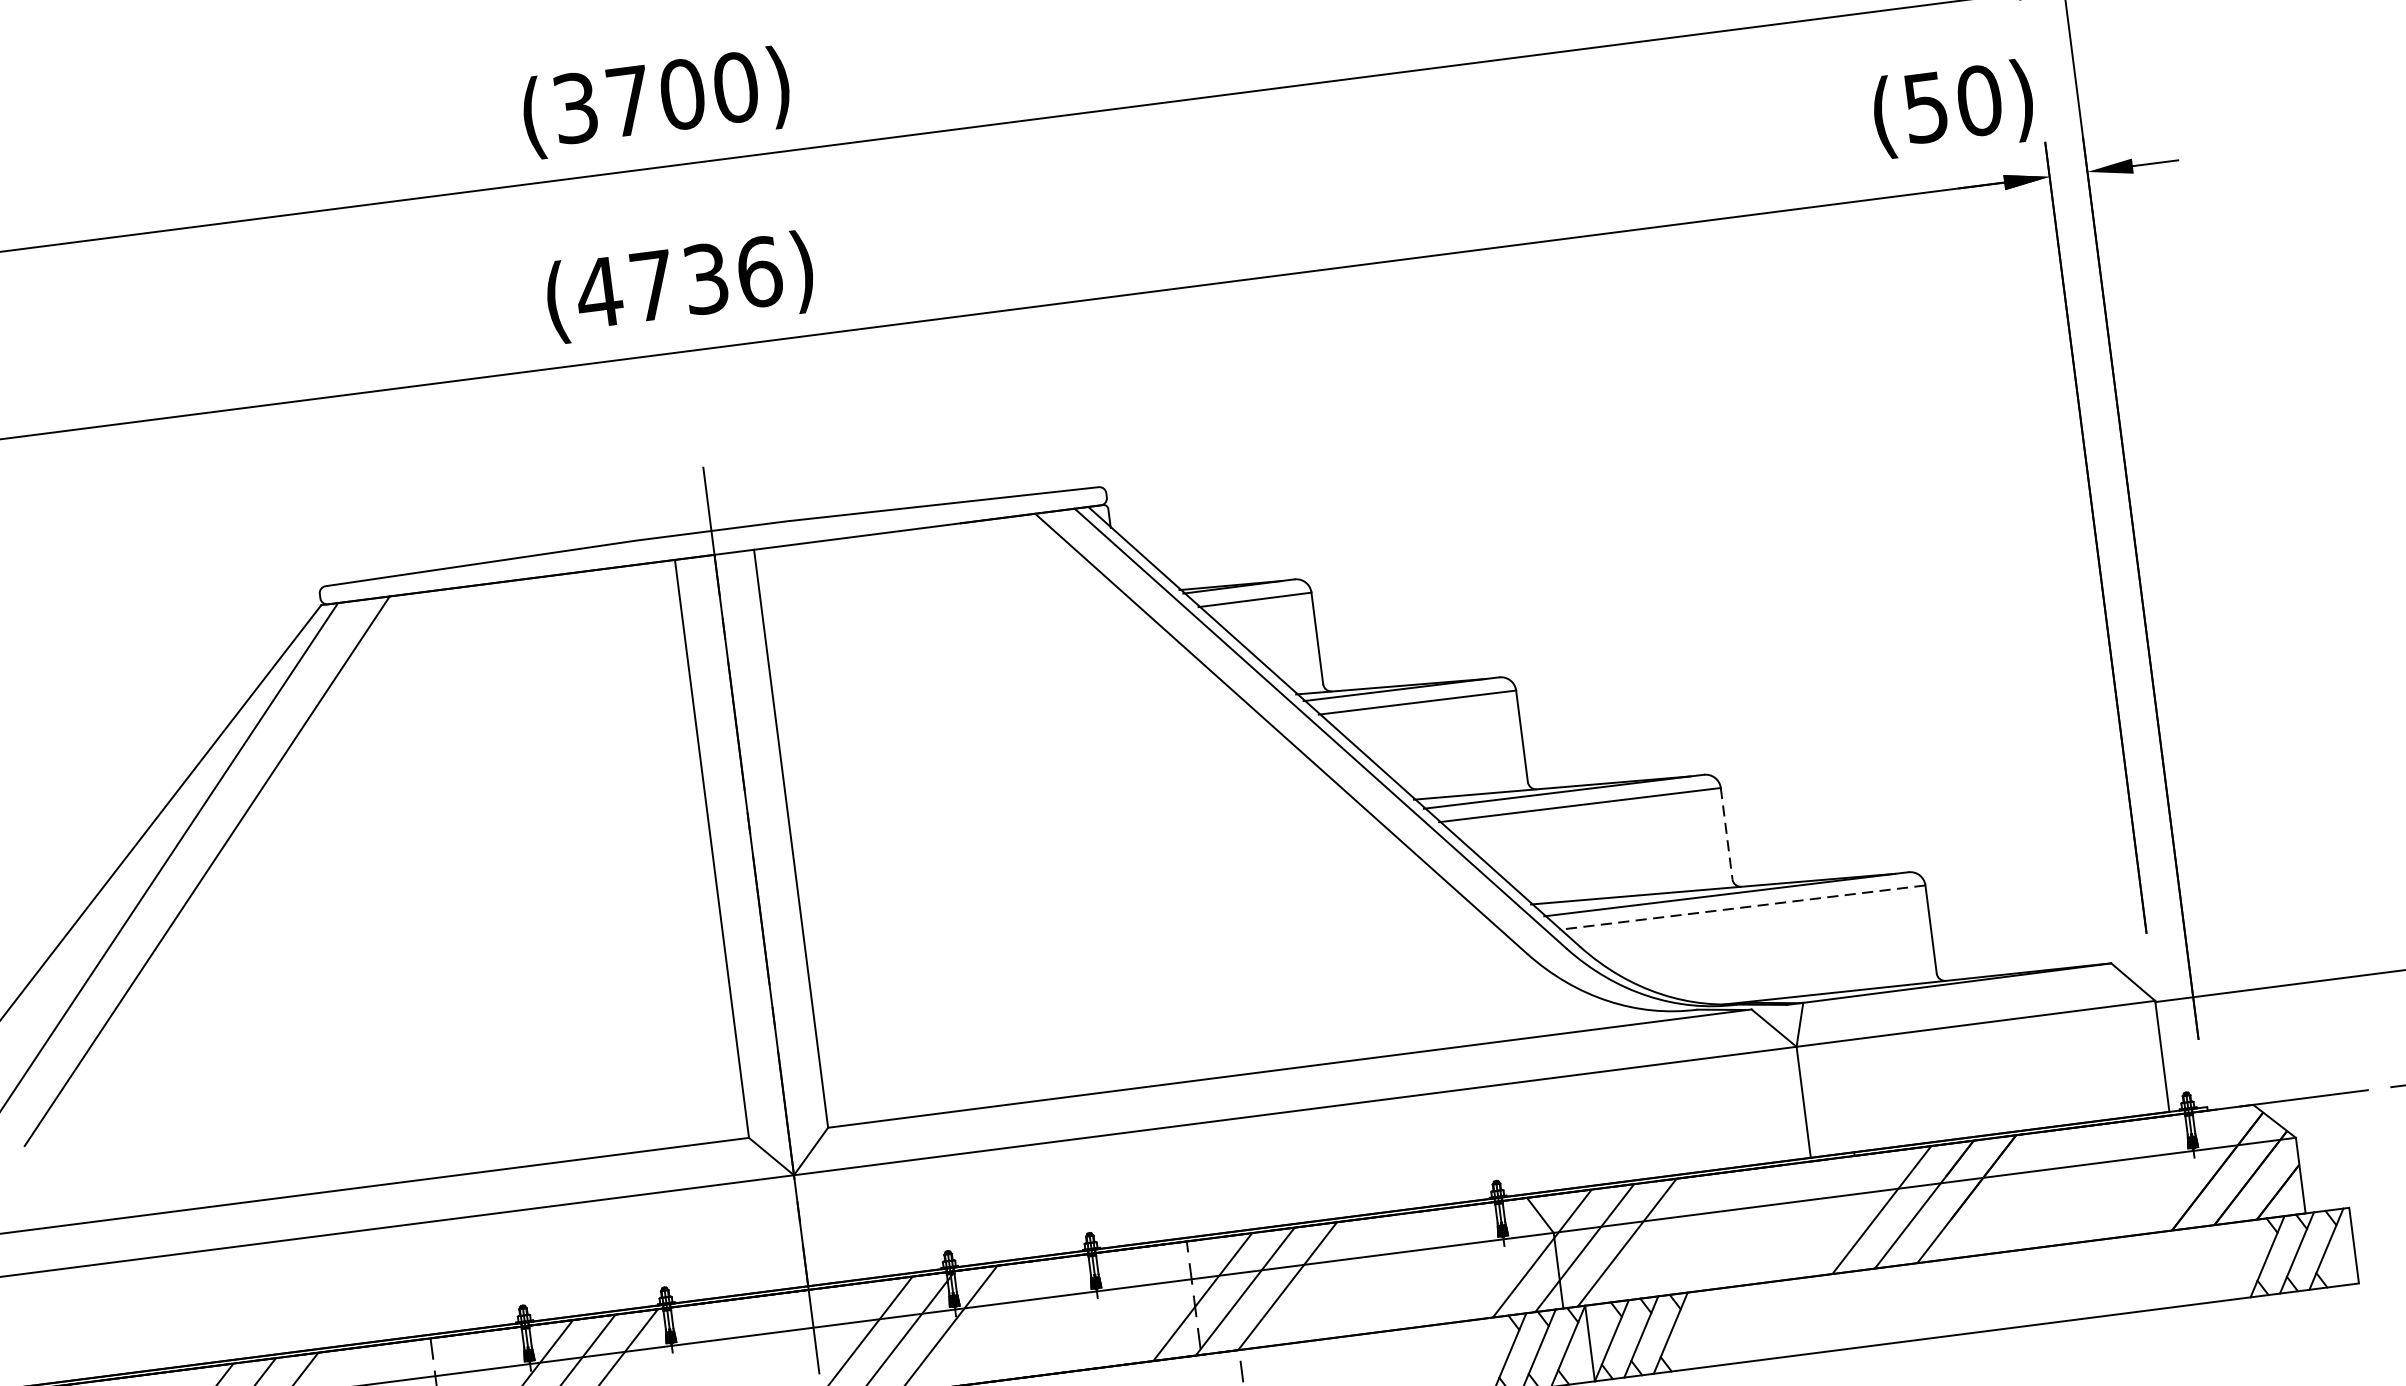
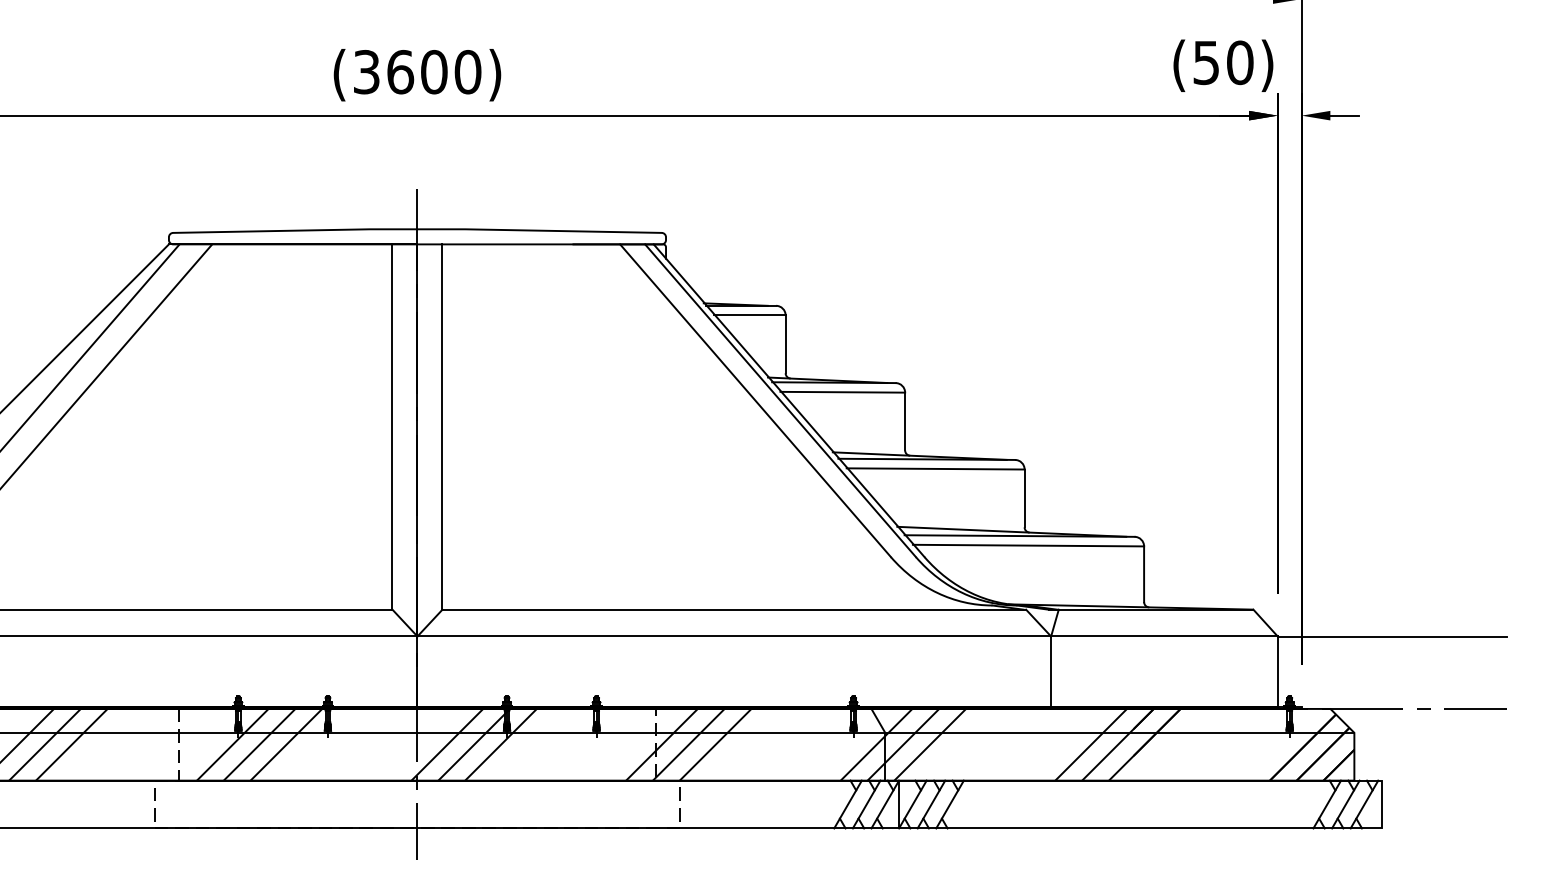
text: (678, 283) -> (416, 72), (4736) -> (3600)
line: (1726, 833) -> (1024, 498), dashed -> solid
line: (1742, 907) -> (1028, 545), dashed -> solid

